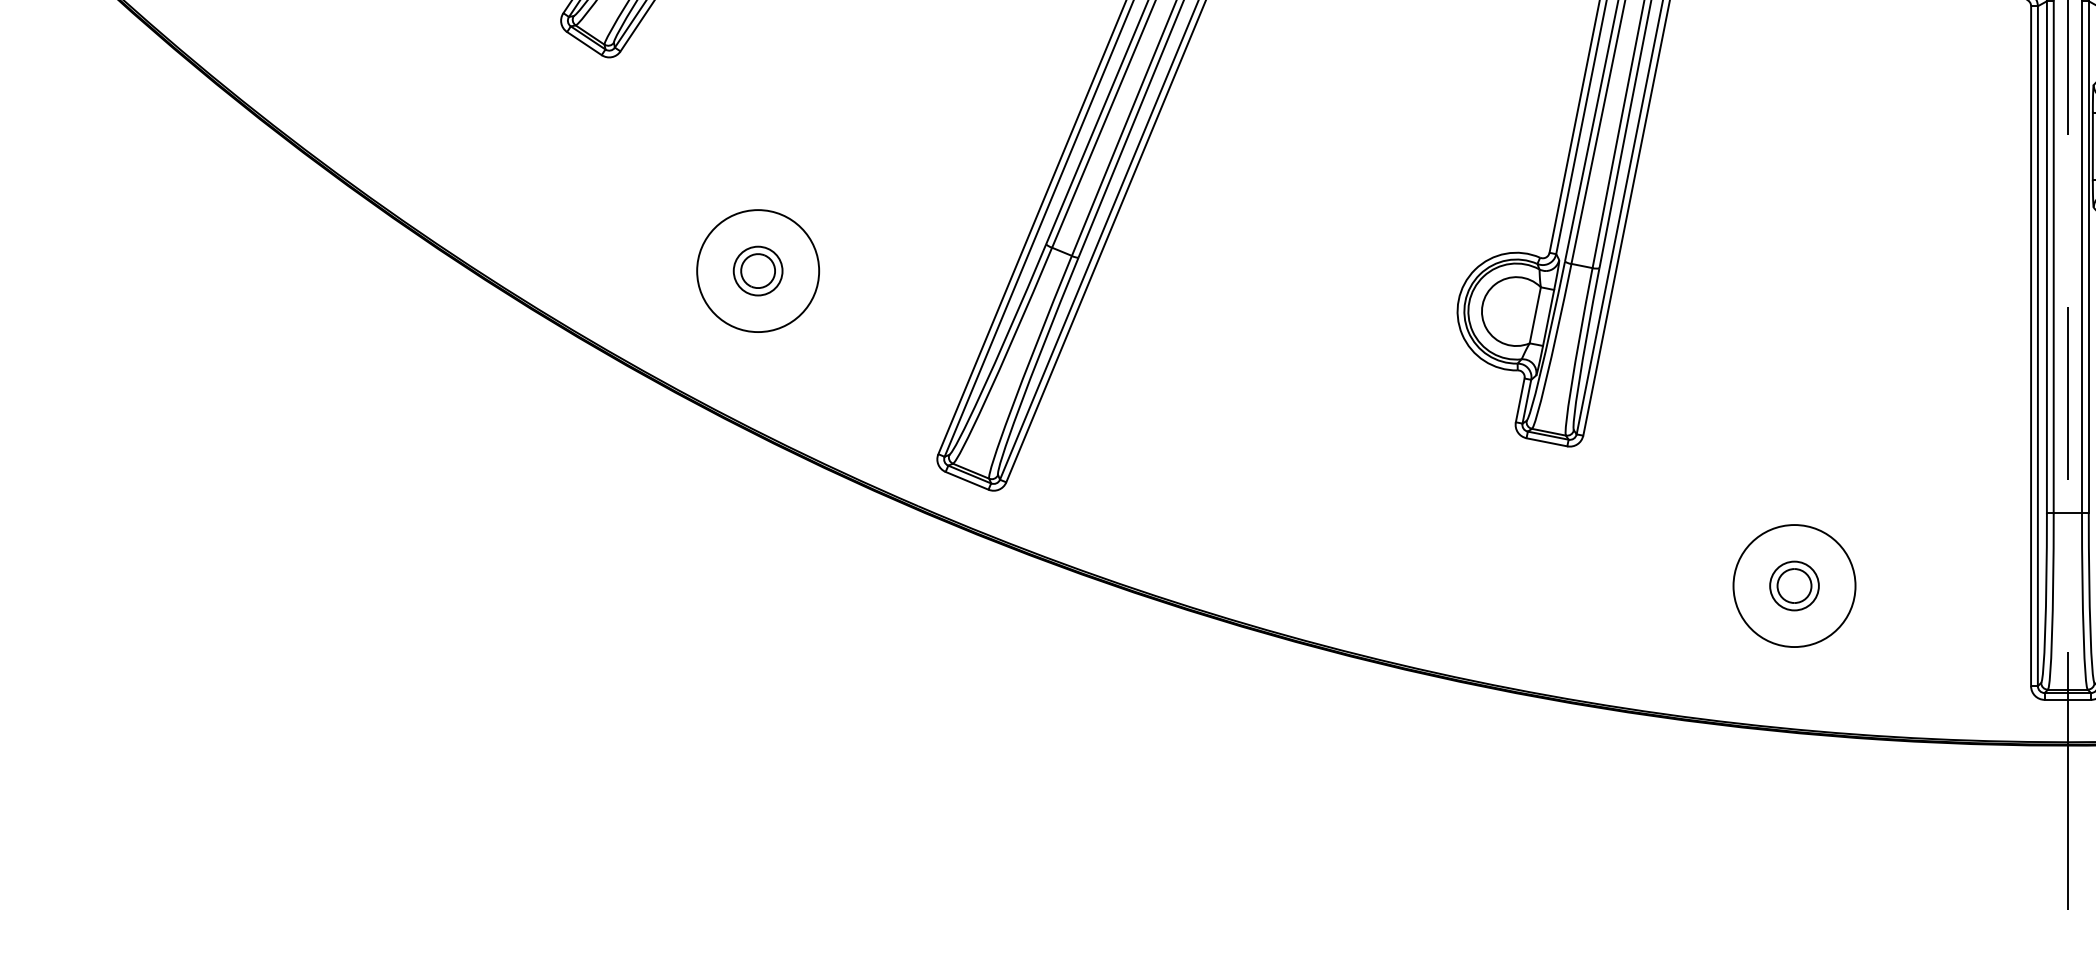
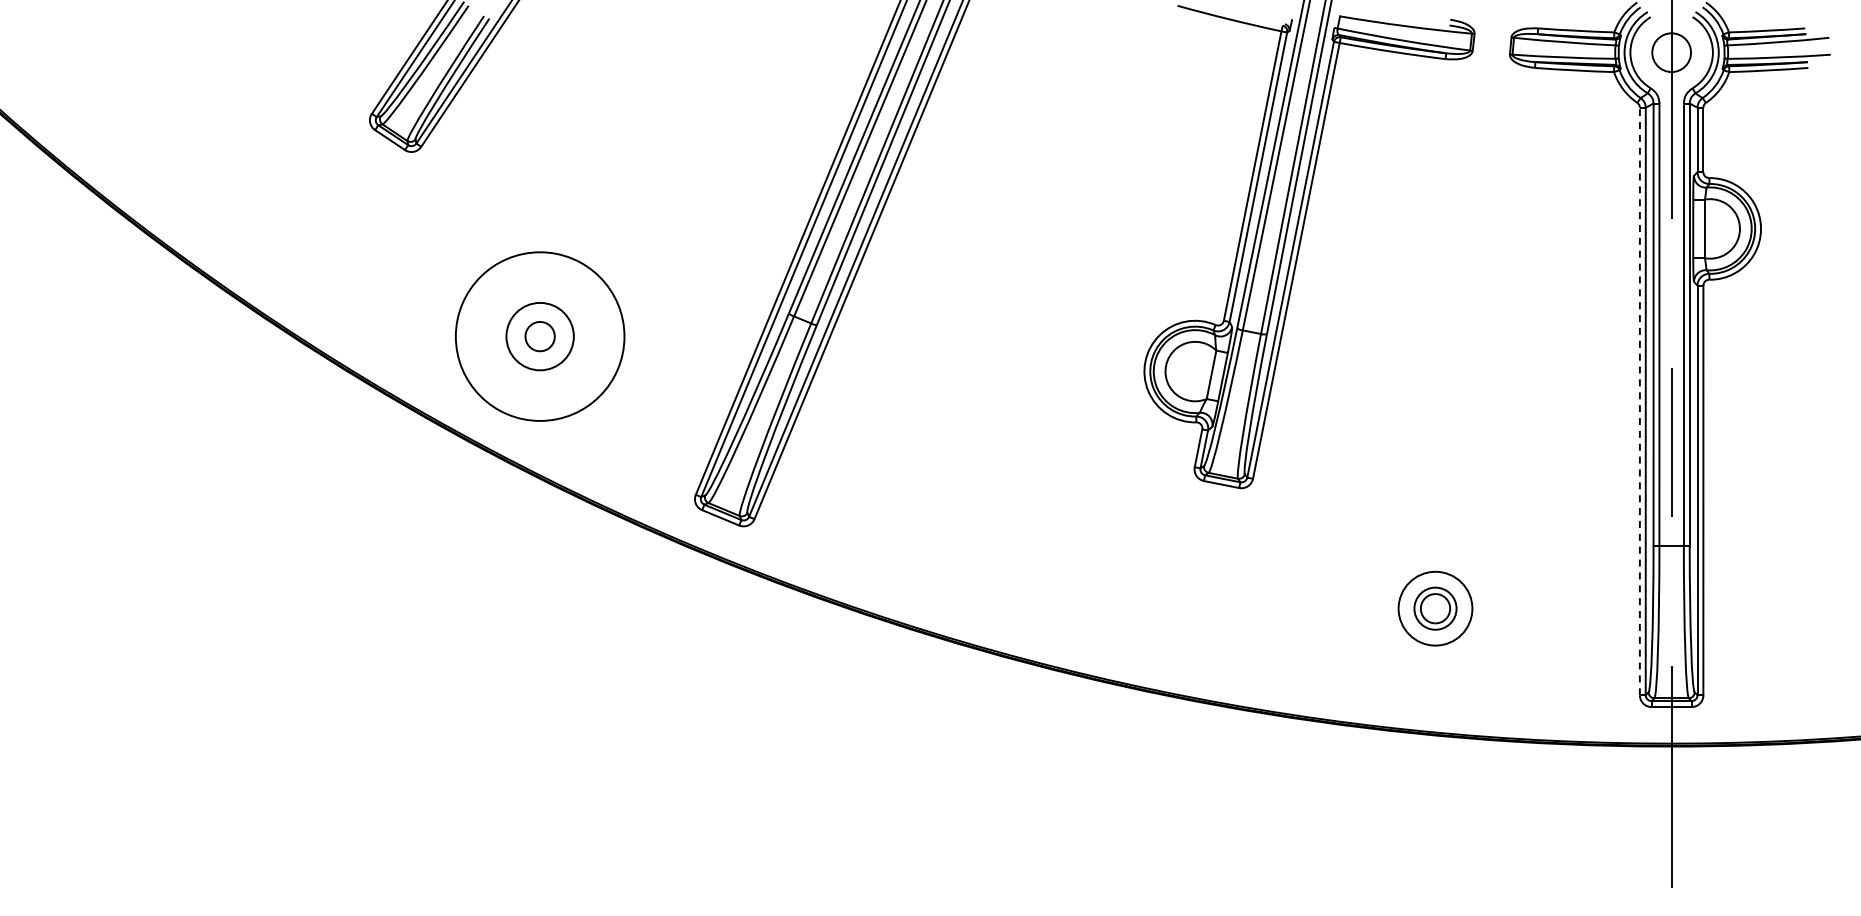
circle: (757, 270) -> (539, 336), size x1.6
circle: (758, 270) -> (540, 336), size x1.6
line: (2030, 346) -> (1639, 401), solid -> dashed
circle: (1794, 585) -> (1435, 608), size x0.7

